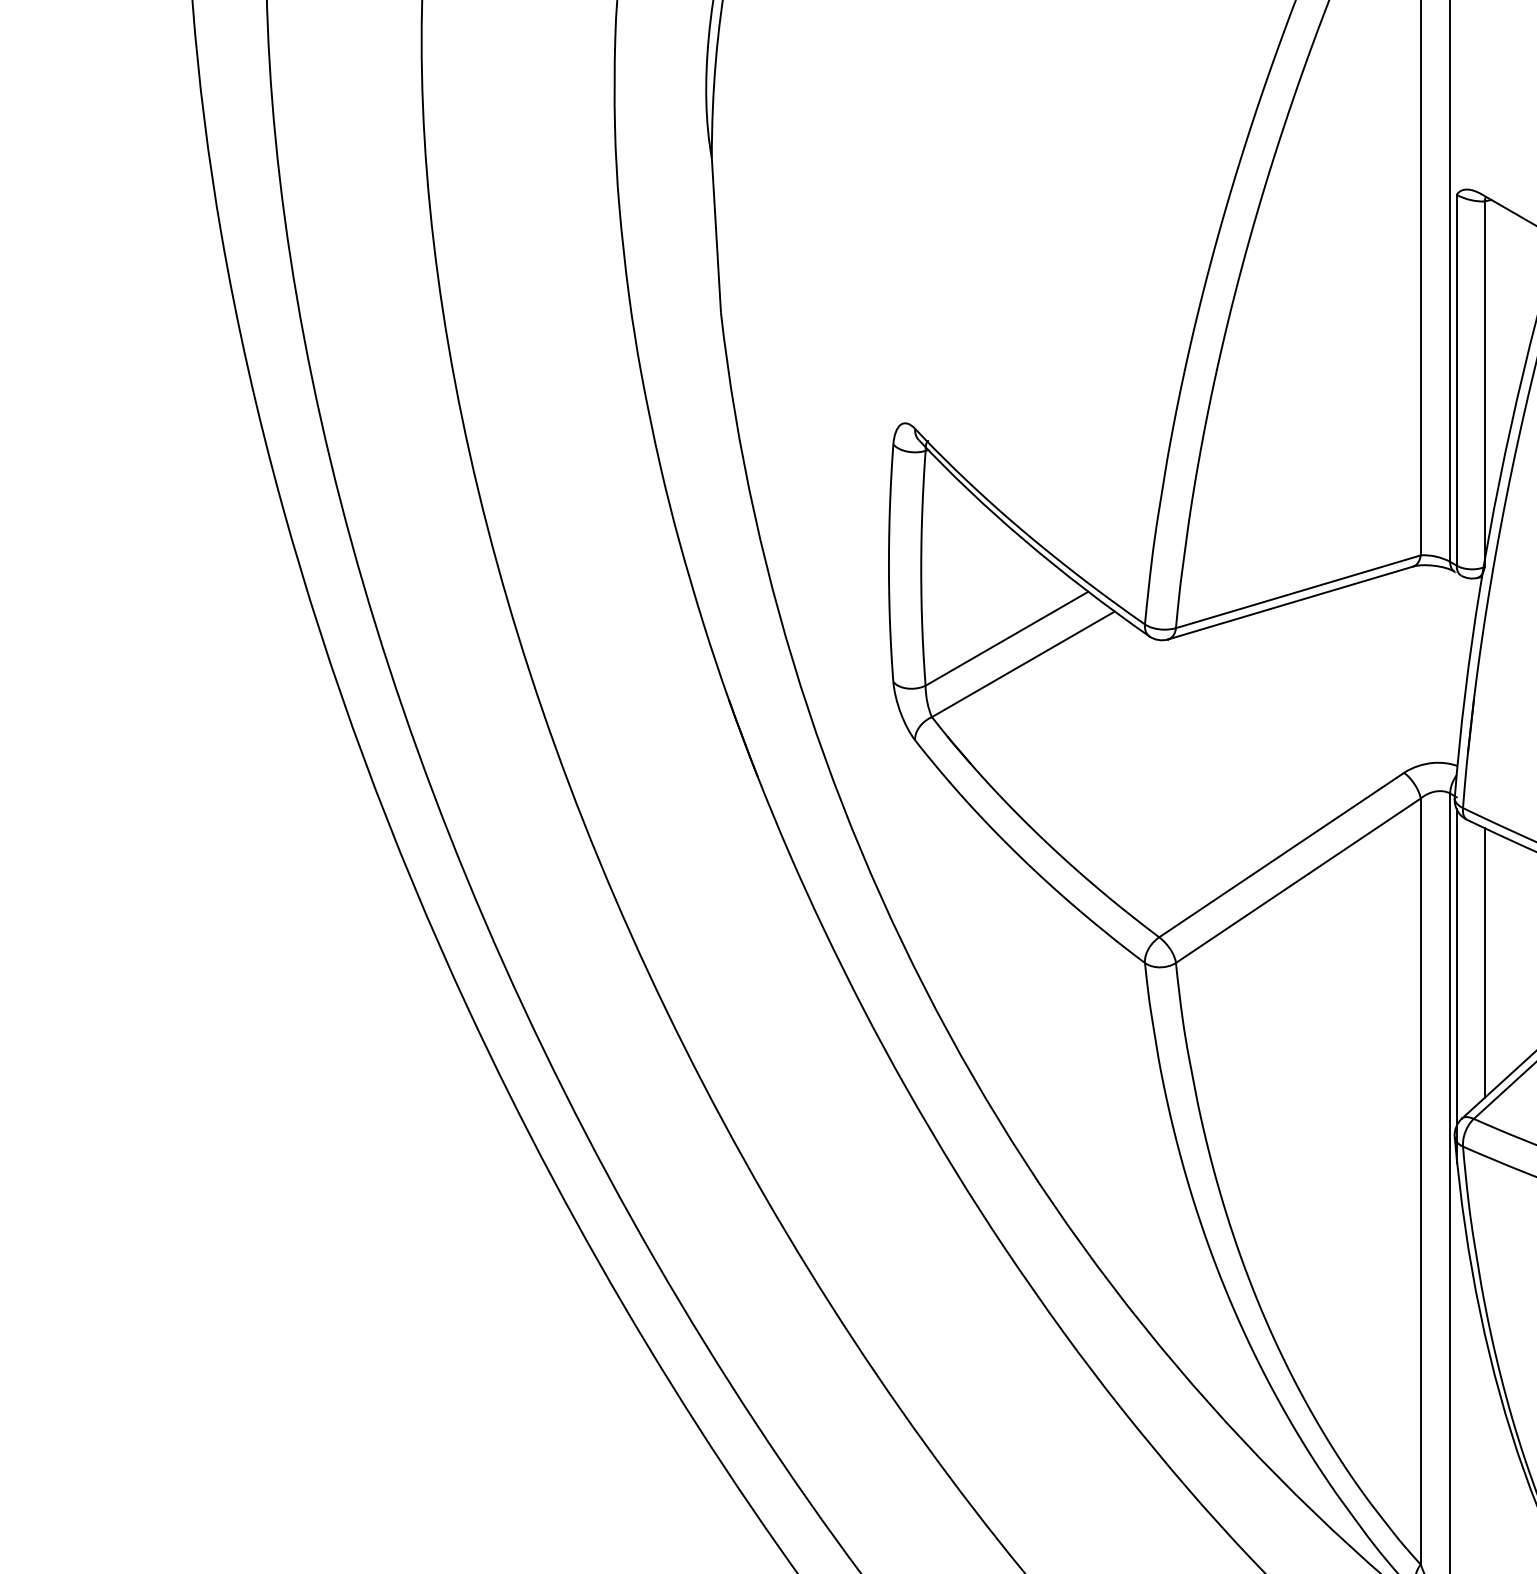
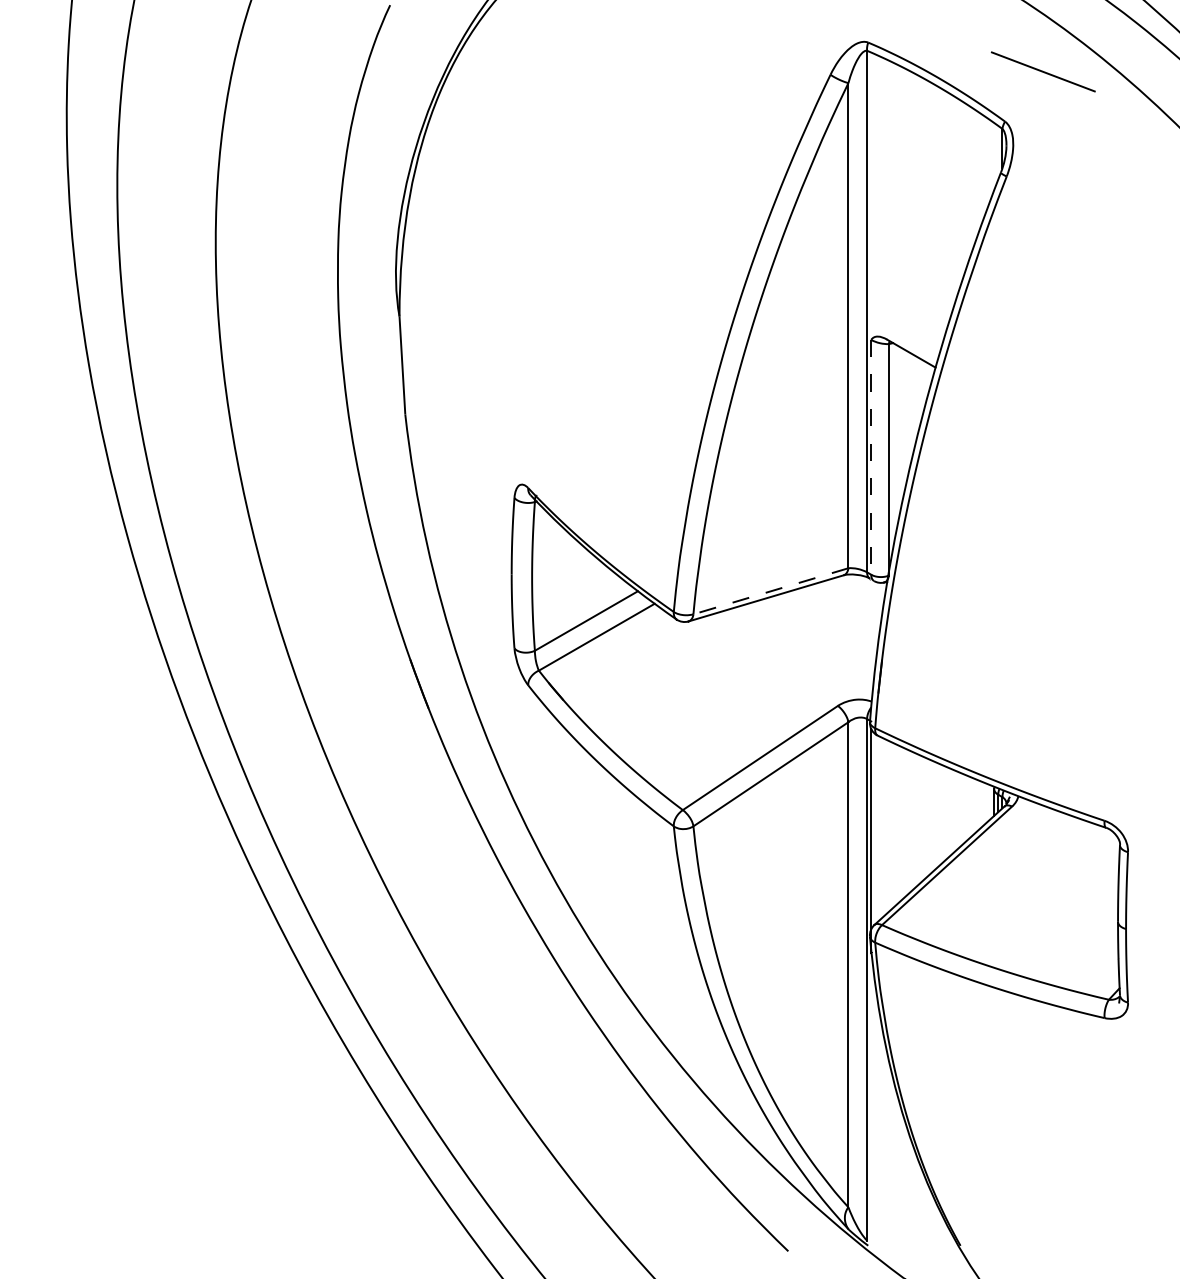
line: (1457, 380) -> (871, 457), solid -> dashed
line: (1297, 592) -> (770, 591), solid -> dashed
line: (1483, 961) -> (888, 825), removed

